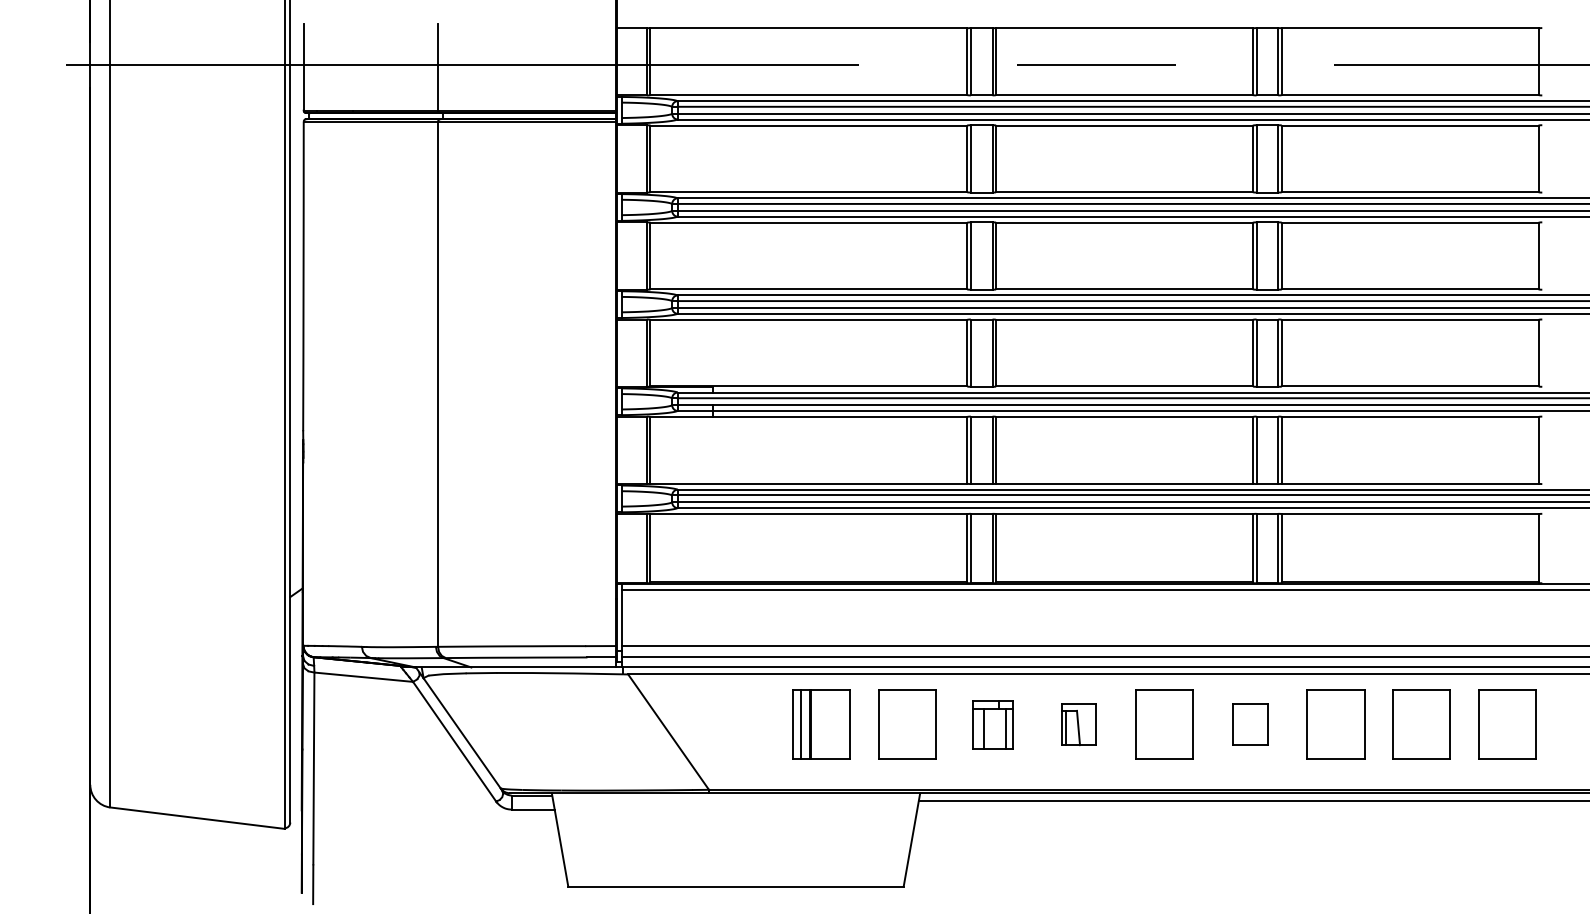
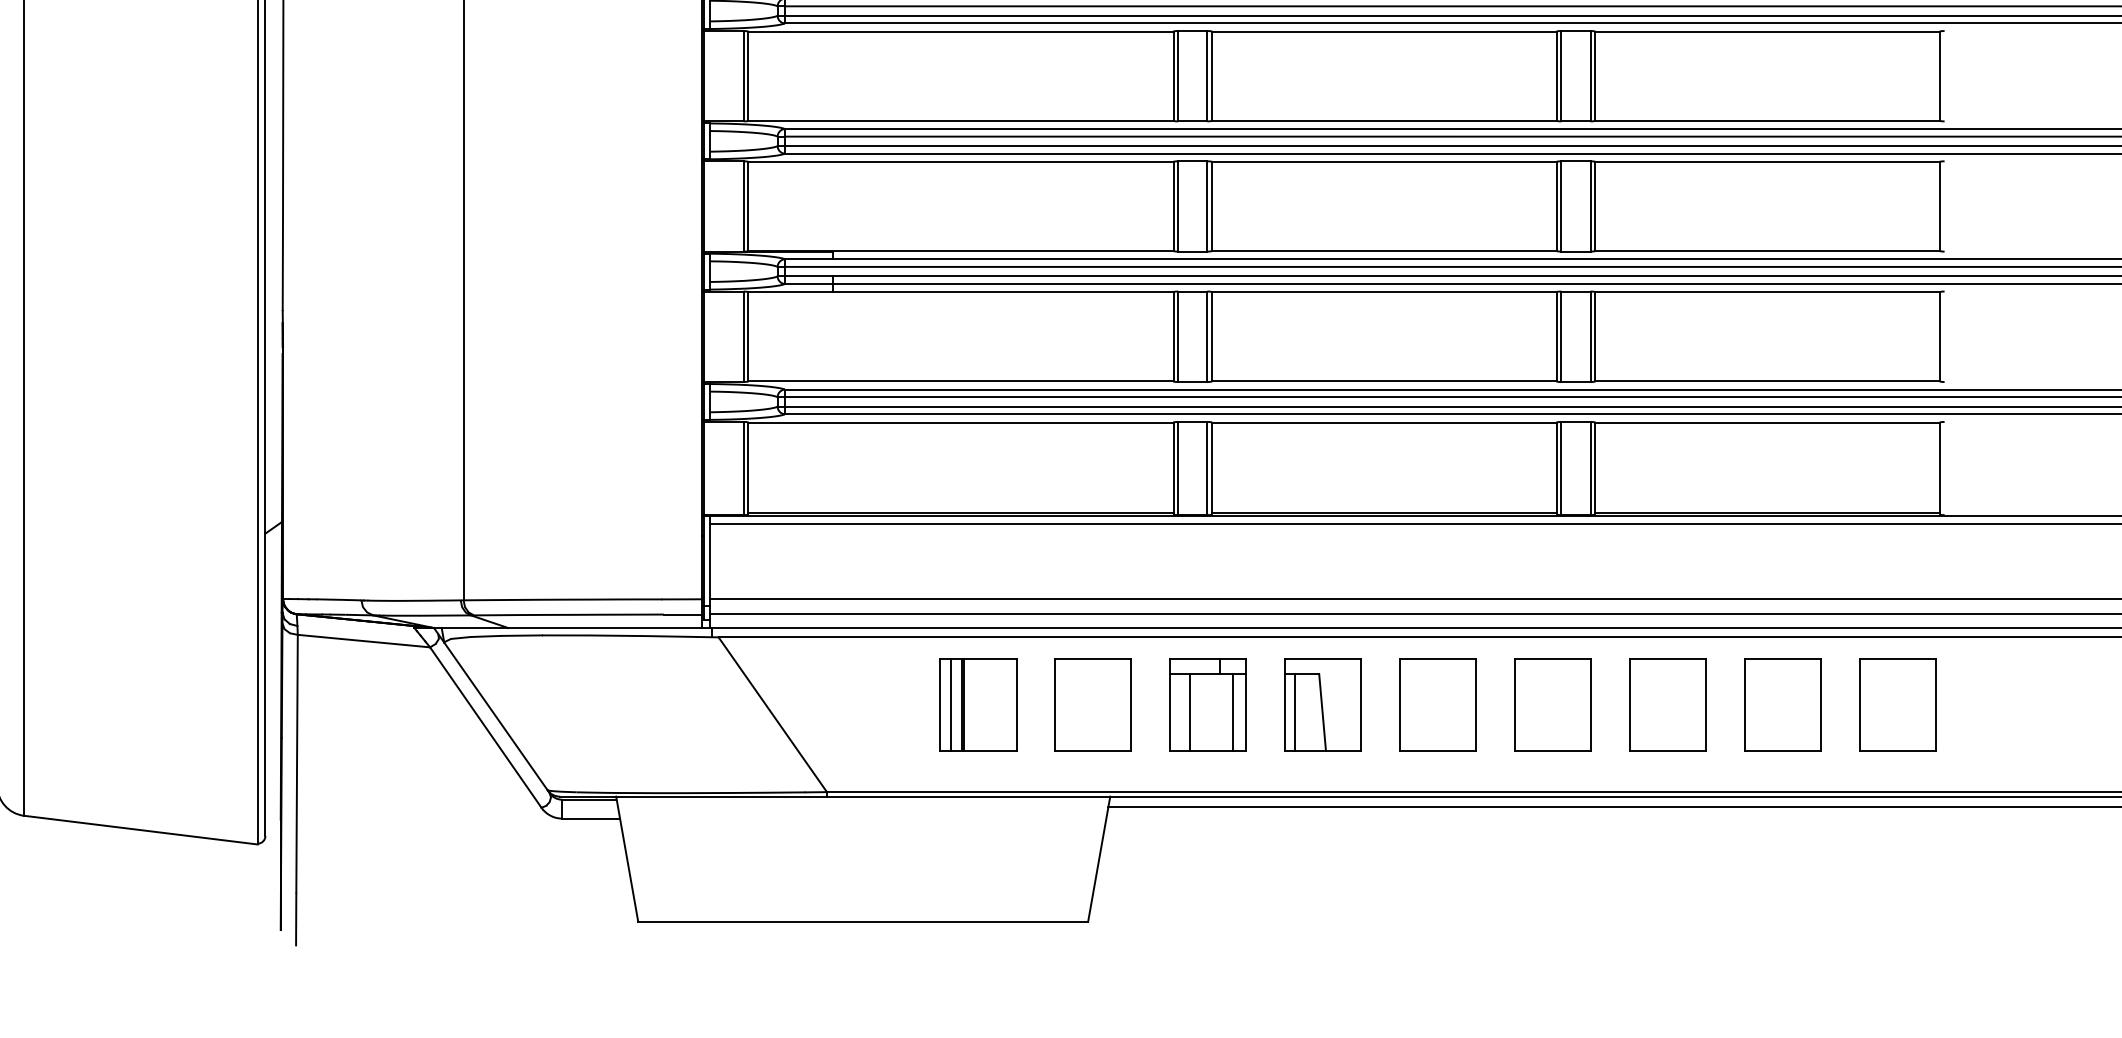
part: (993, 724) -> (1208, 704), size x1.43
part: (1078, 724) -> (1322, 704), size x1.67
part: (1250, 724) -> (1553, 704), size x1.67

